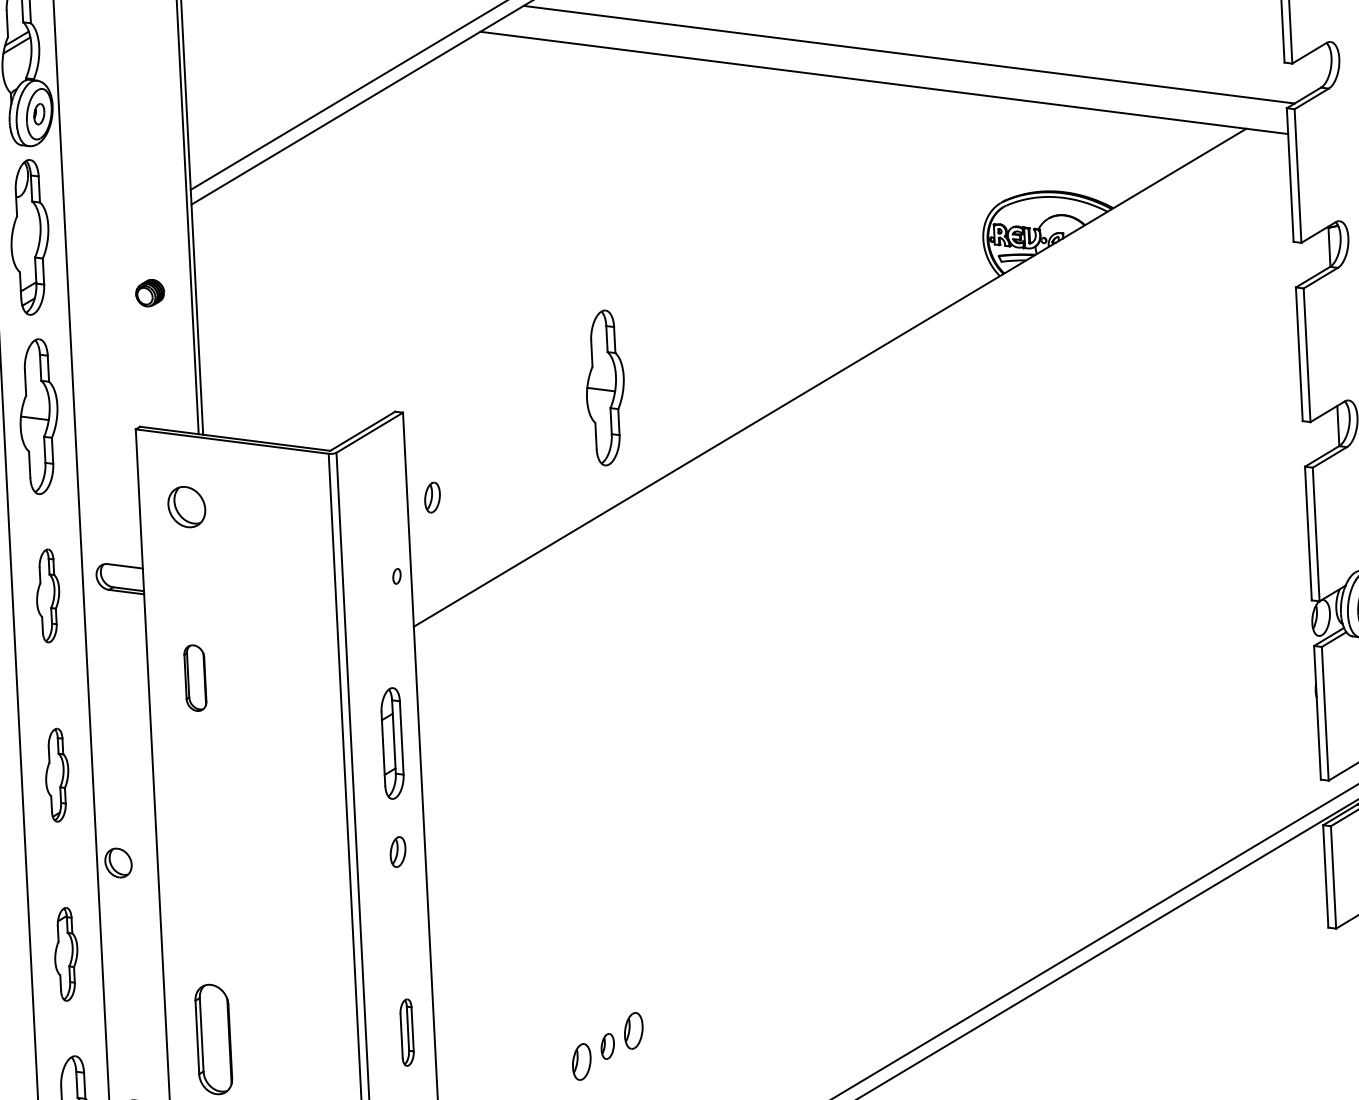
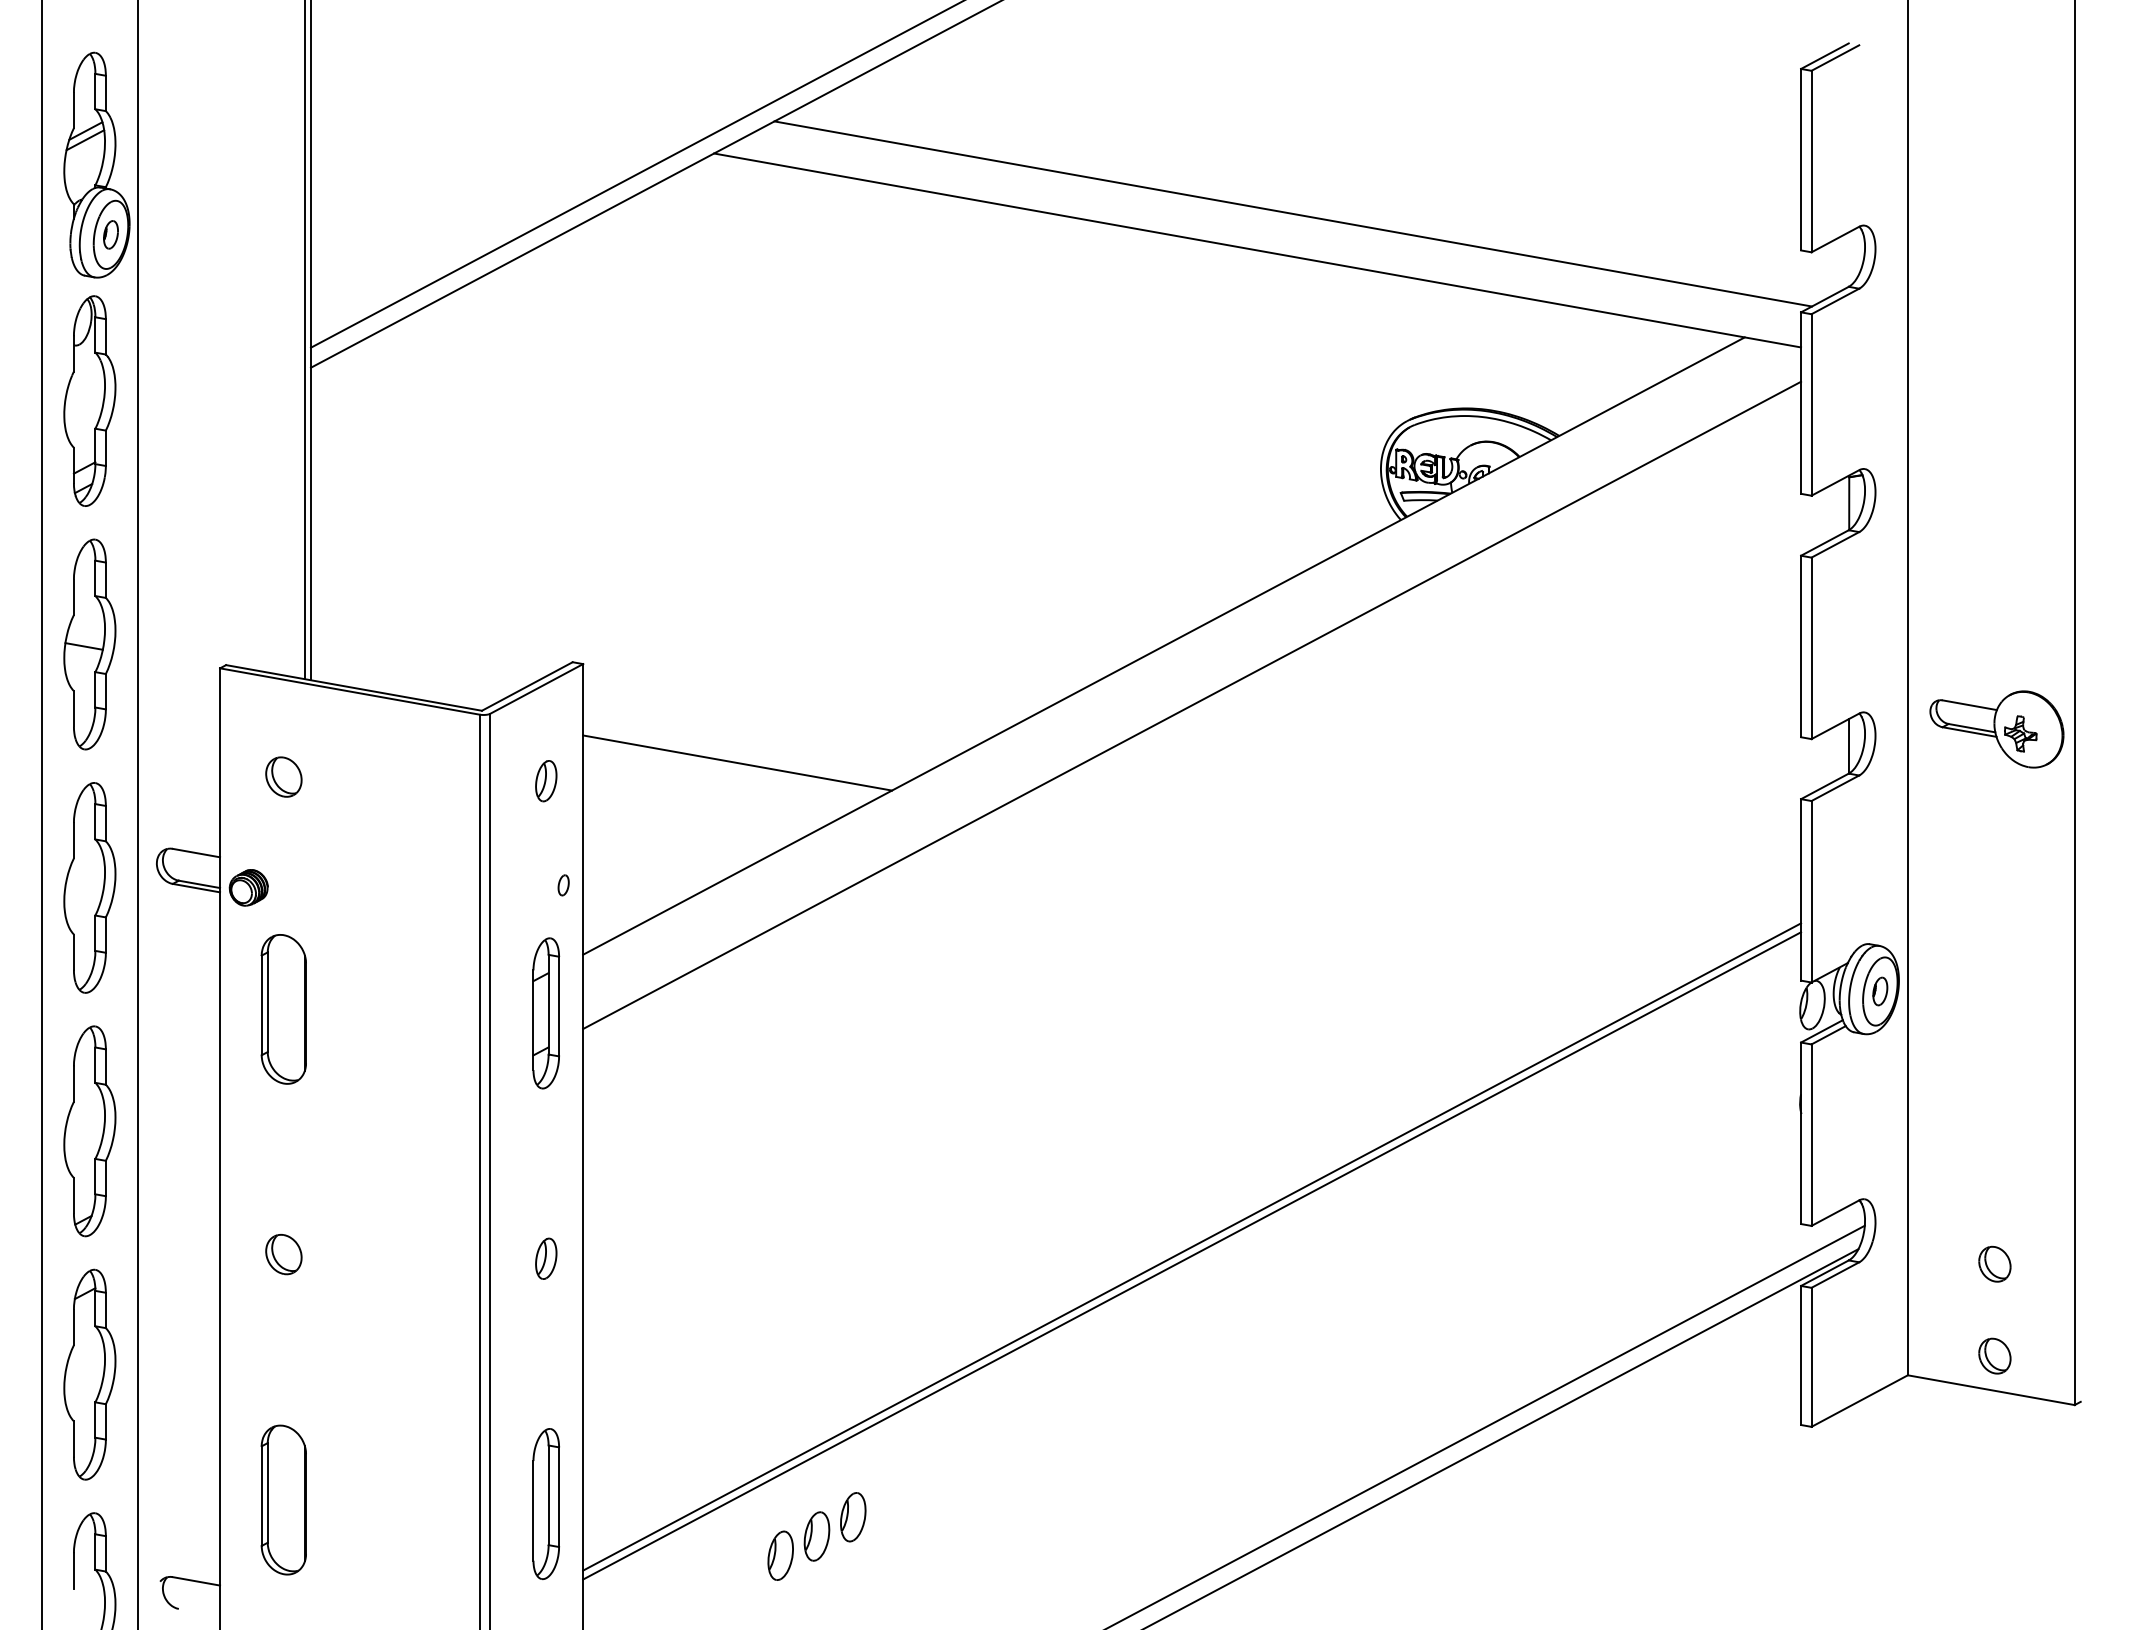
part: (149, 292) -> (248, 887), moved
part: (605, 387) -> (858, 644), removed
line: (853, 420) -> (1192, 705), added
line: (520, 479) -> (737, 762), added
part: (432, 497) -> (546, 781), moved
part: (186, 506) -> (283, 776), size x0.71
part: (47, 595) -> (89, 887), size x1.67
part: (195, 678) -> (283, 1009), size x1.67
part: (392, 743) -> (546, 1013), moved
part: (56, 775) -> (89, 1131), size x1.67
line: (873, 818) -> (1192, 1246), added
line: (873, 825) -> (1192, 1255), added
part: (118, 863) -> (283, 1254), moved
part: (65, 954) -> (89, 1374), size x1.67
part: (406, 1032) -> (545, 1503), size x1.67
part: (607, 1046) -> (816, 1536), size x1.43

